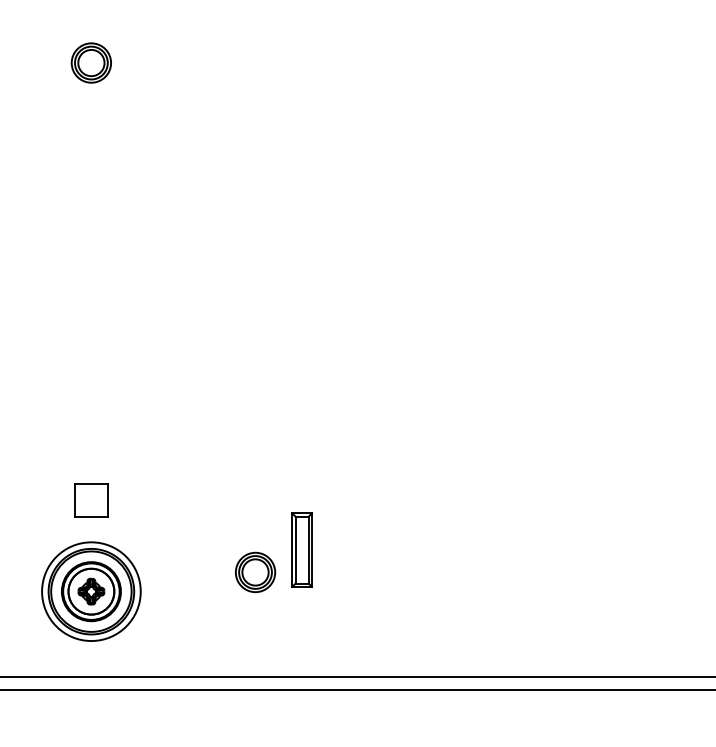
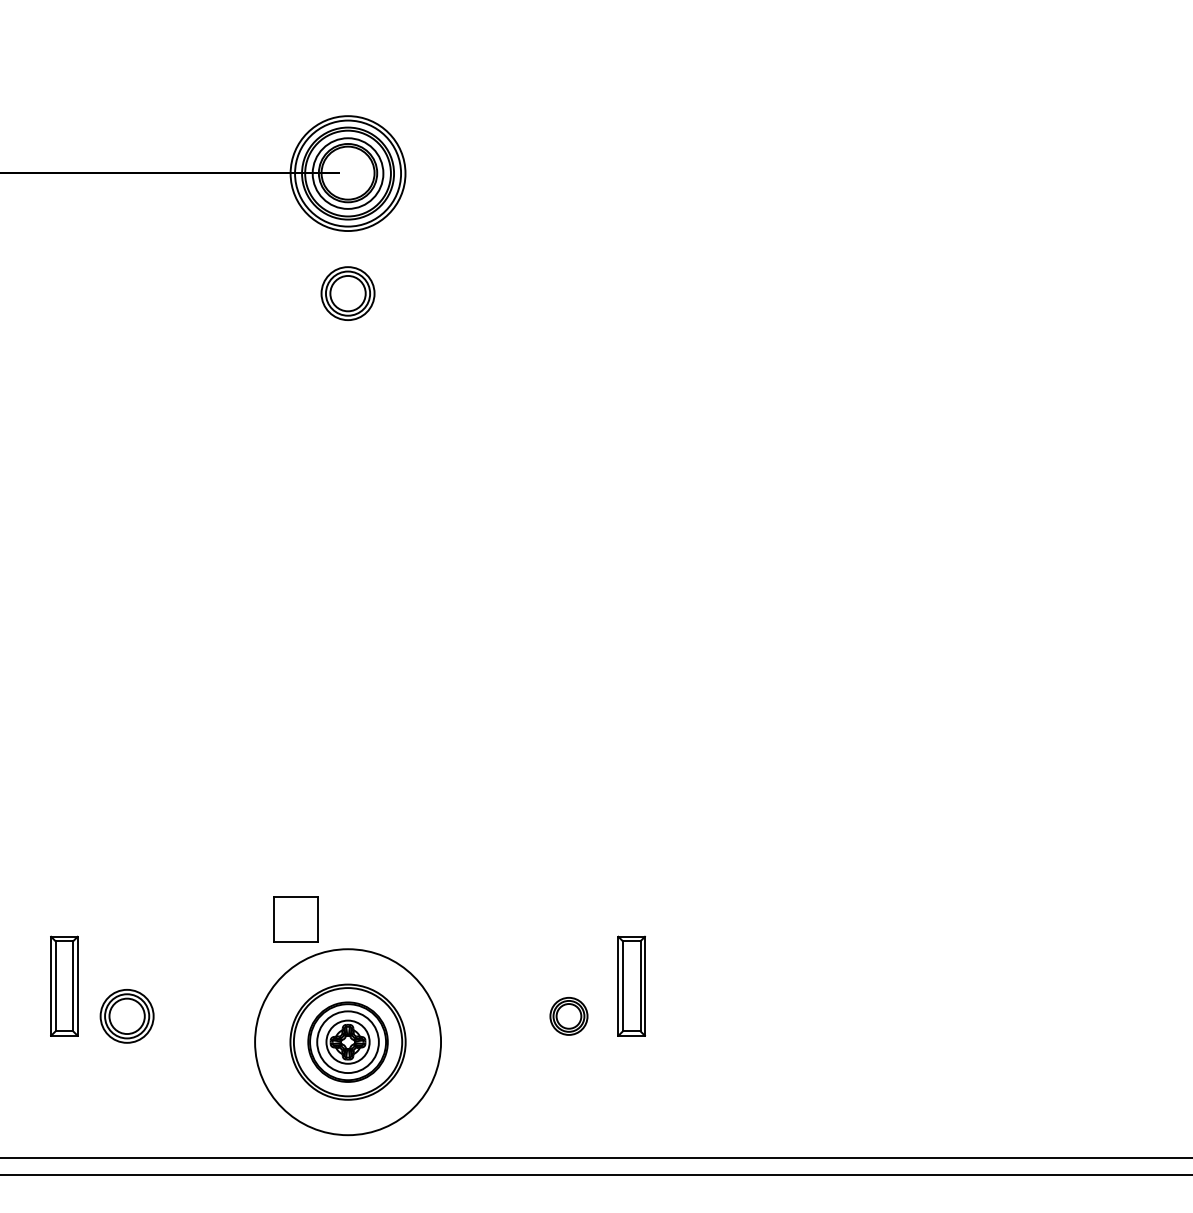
part: (91, 62) -> (347, 293), moved
part: (91, 500) -> (295, 919), moved
part: (255, 572) -> (568, 1016), size x0.7
circle: (91, 591) -> (347, 1041), size x1.4
circle: (91, 591) -> (347, 1042), size x0.7

